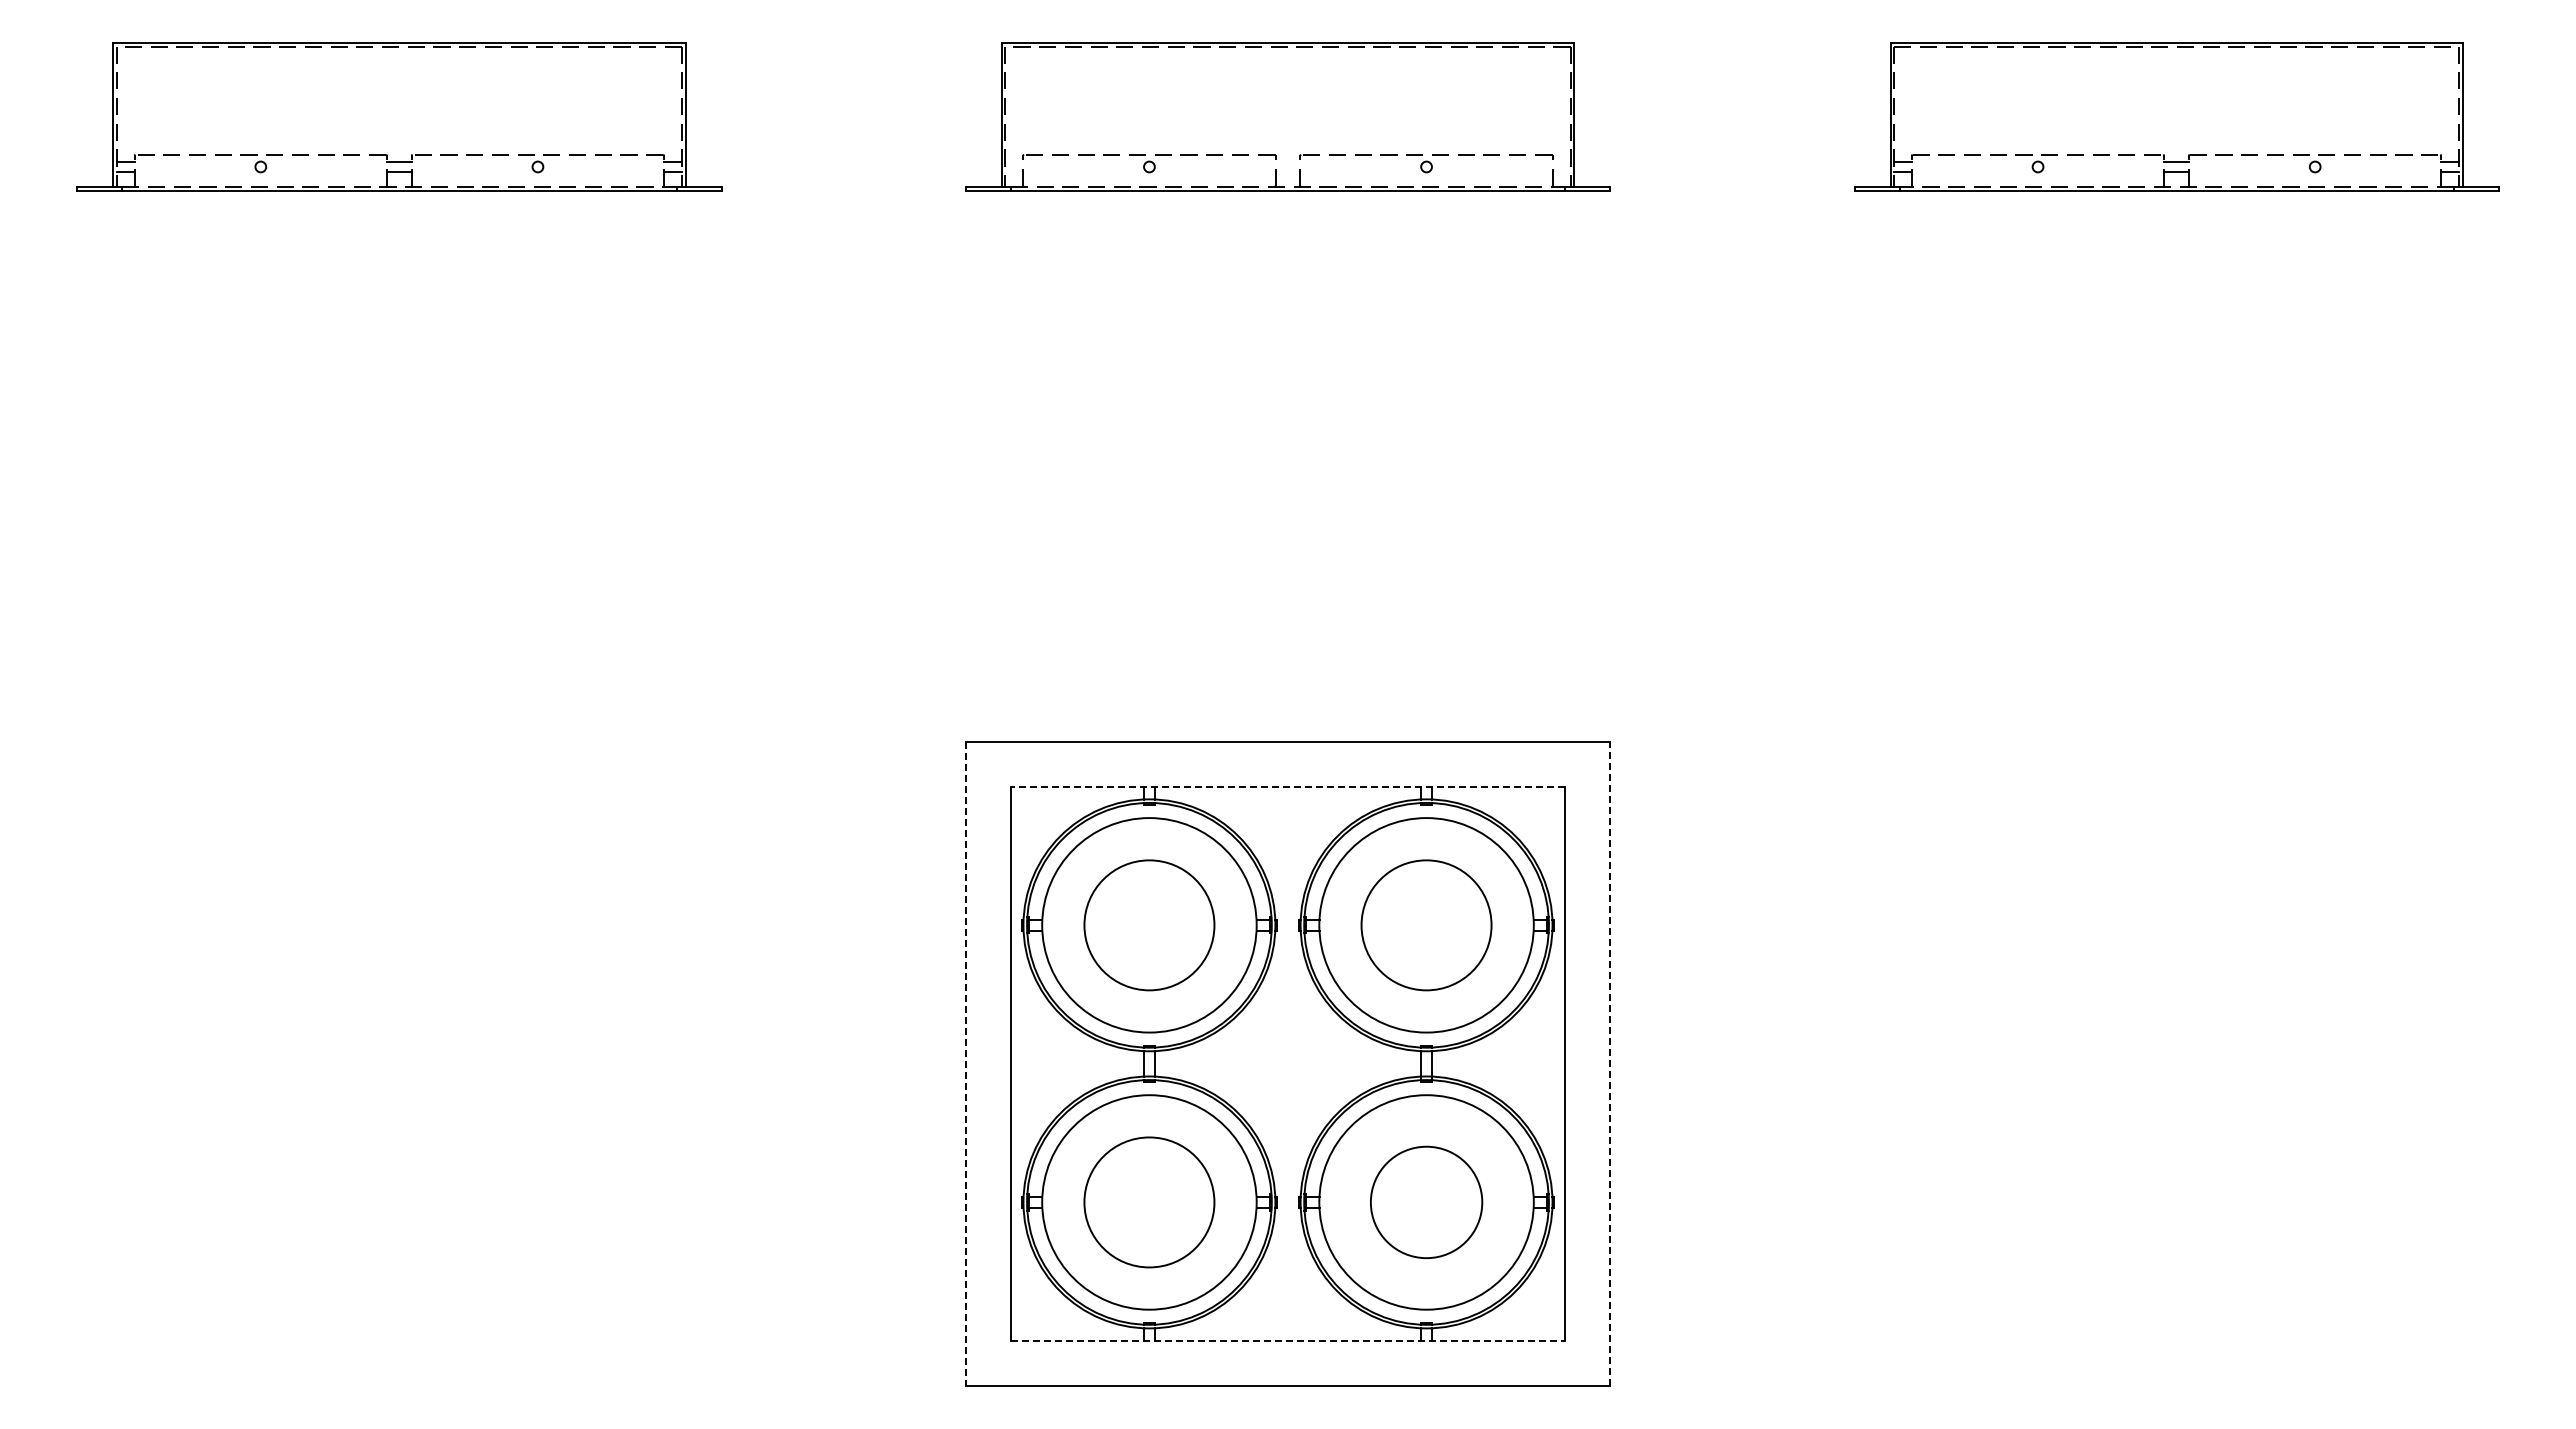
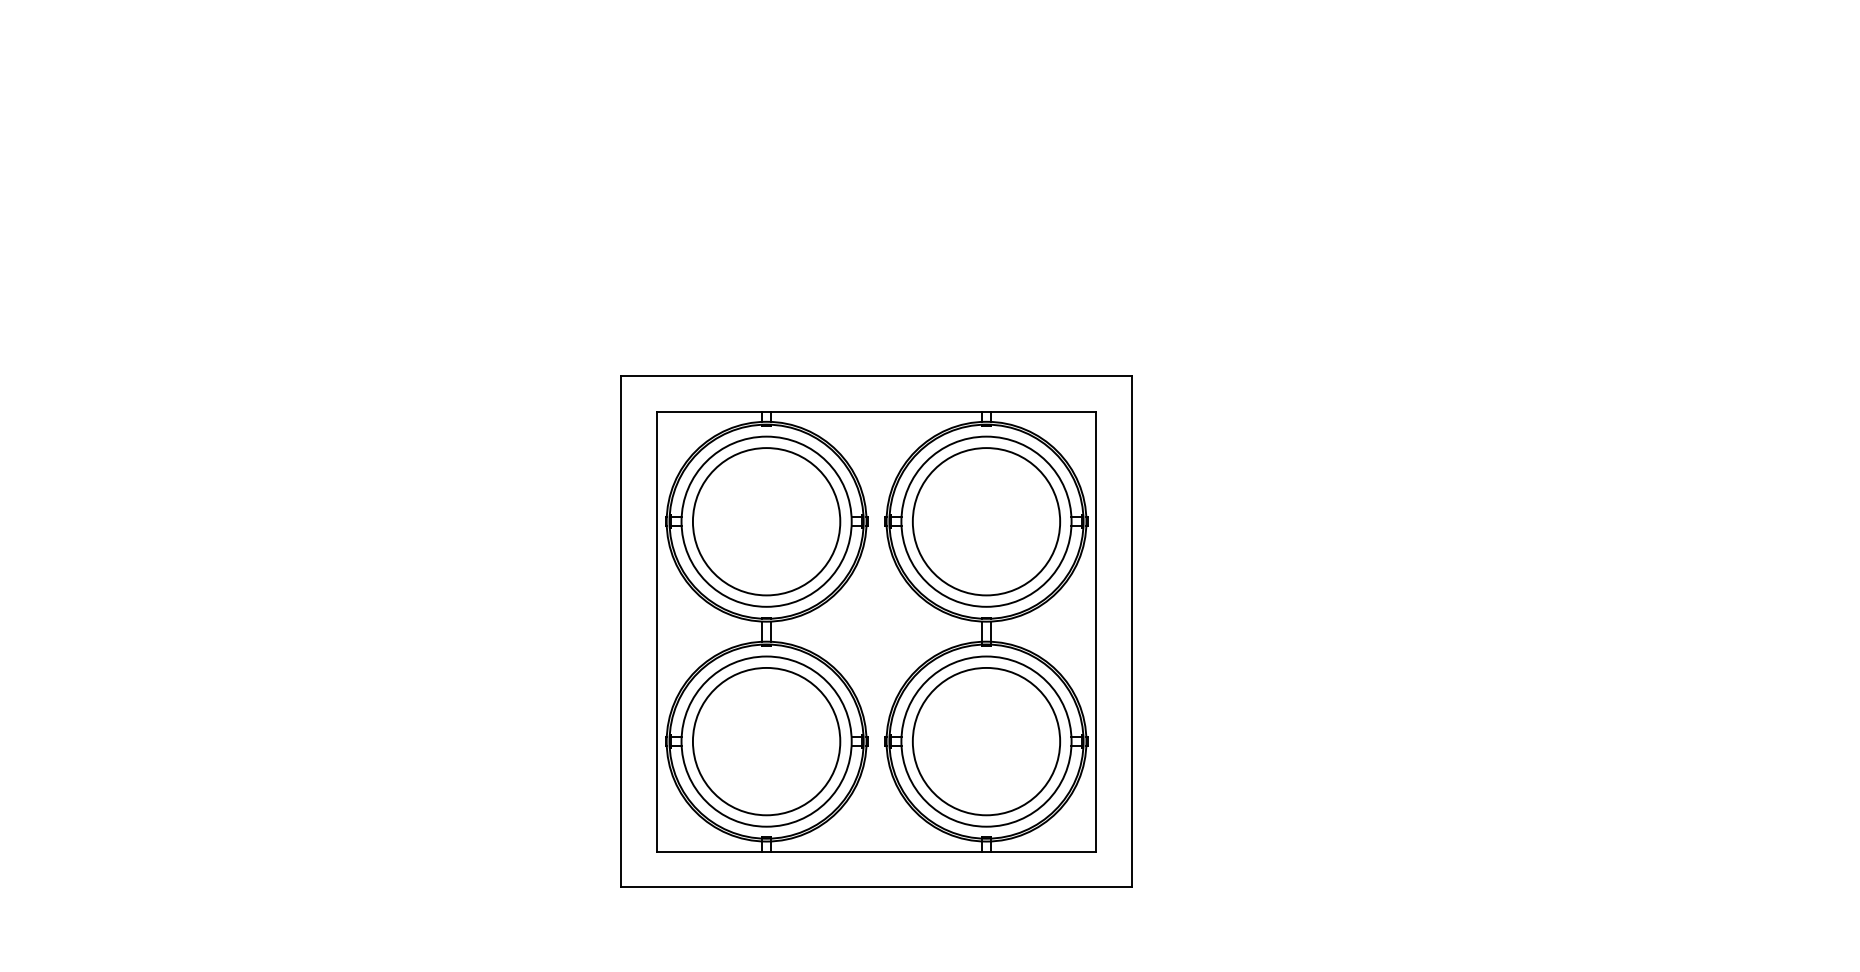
line: (1287, 786) -> (876, 411), dashed -> solid
circle: (1149, 925) -> (766, 521), size x1.43
circle: (1426, 925) -> (986, 521), size x1.43
line: (1610, 1063) -> (1132, 631), dashed -> solid
line: (965, 1064) -> (620, 632), dashed -> solid
circle: (1149, 1202) -> (766, 741), size x1.43
circle: (1426, 1202) -> (986, 741), size x1.67
line: (1288, 1341) -> (876, 851), dashed -> solid

